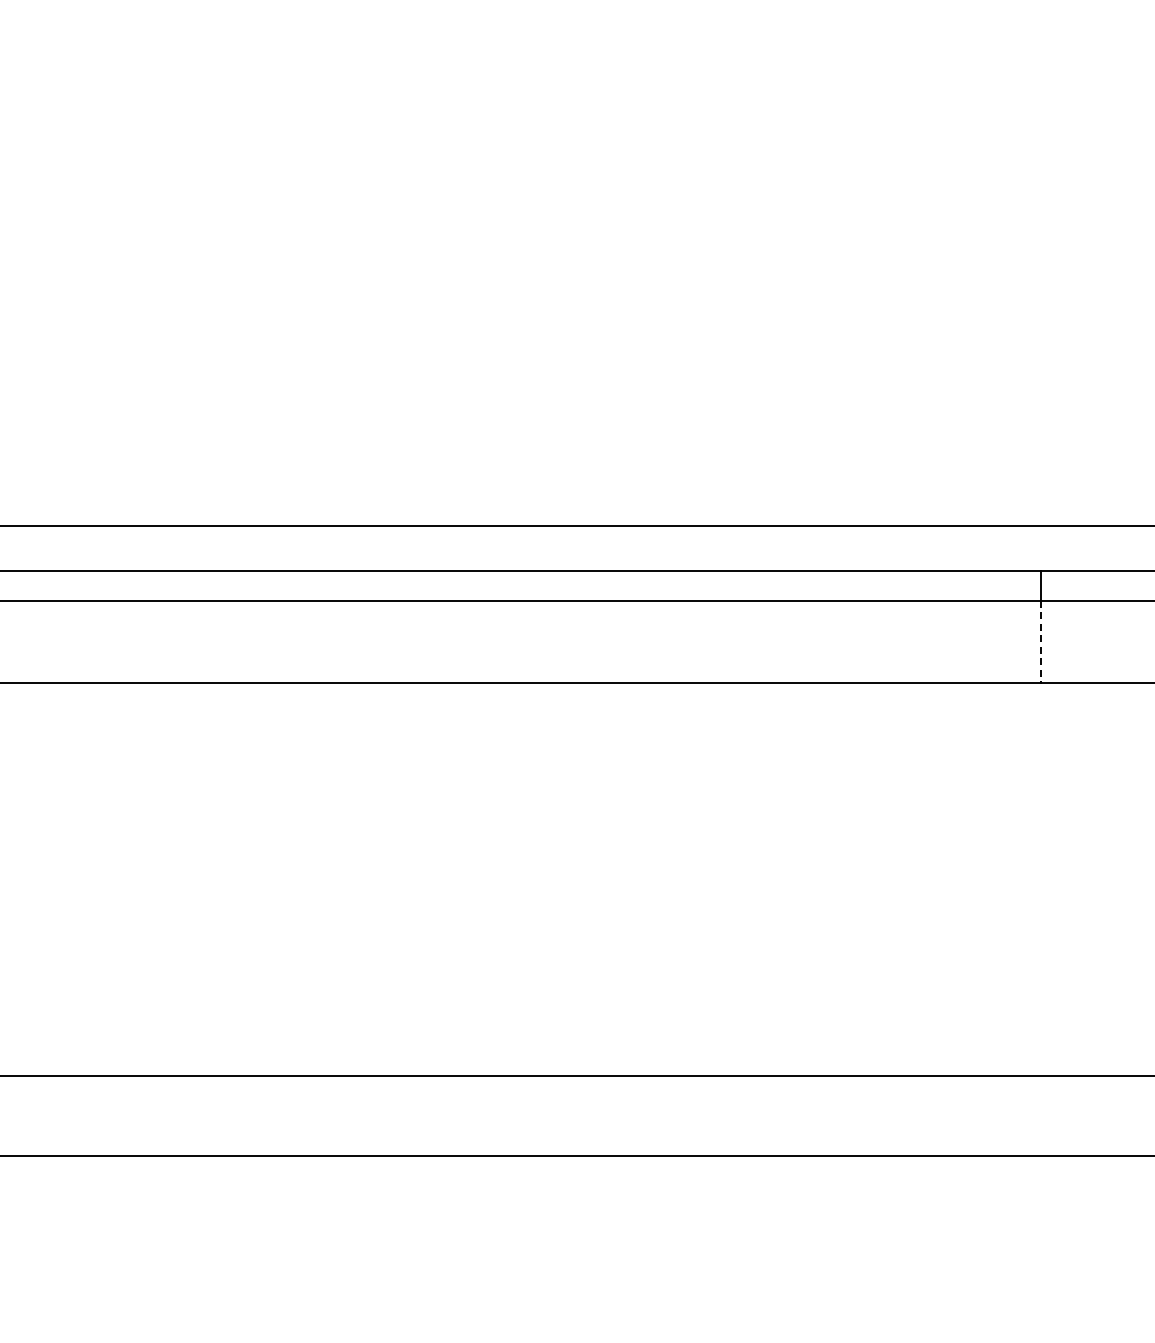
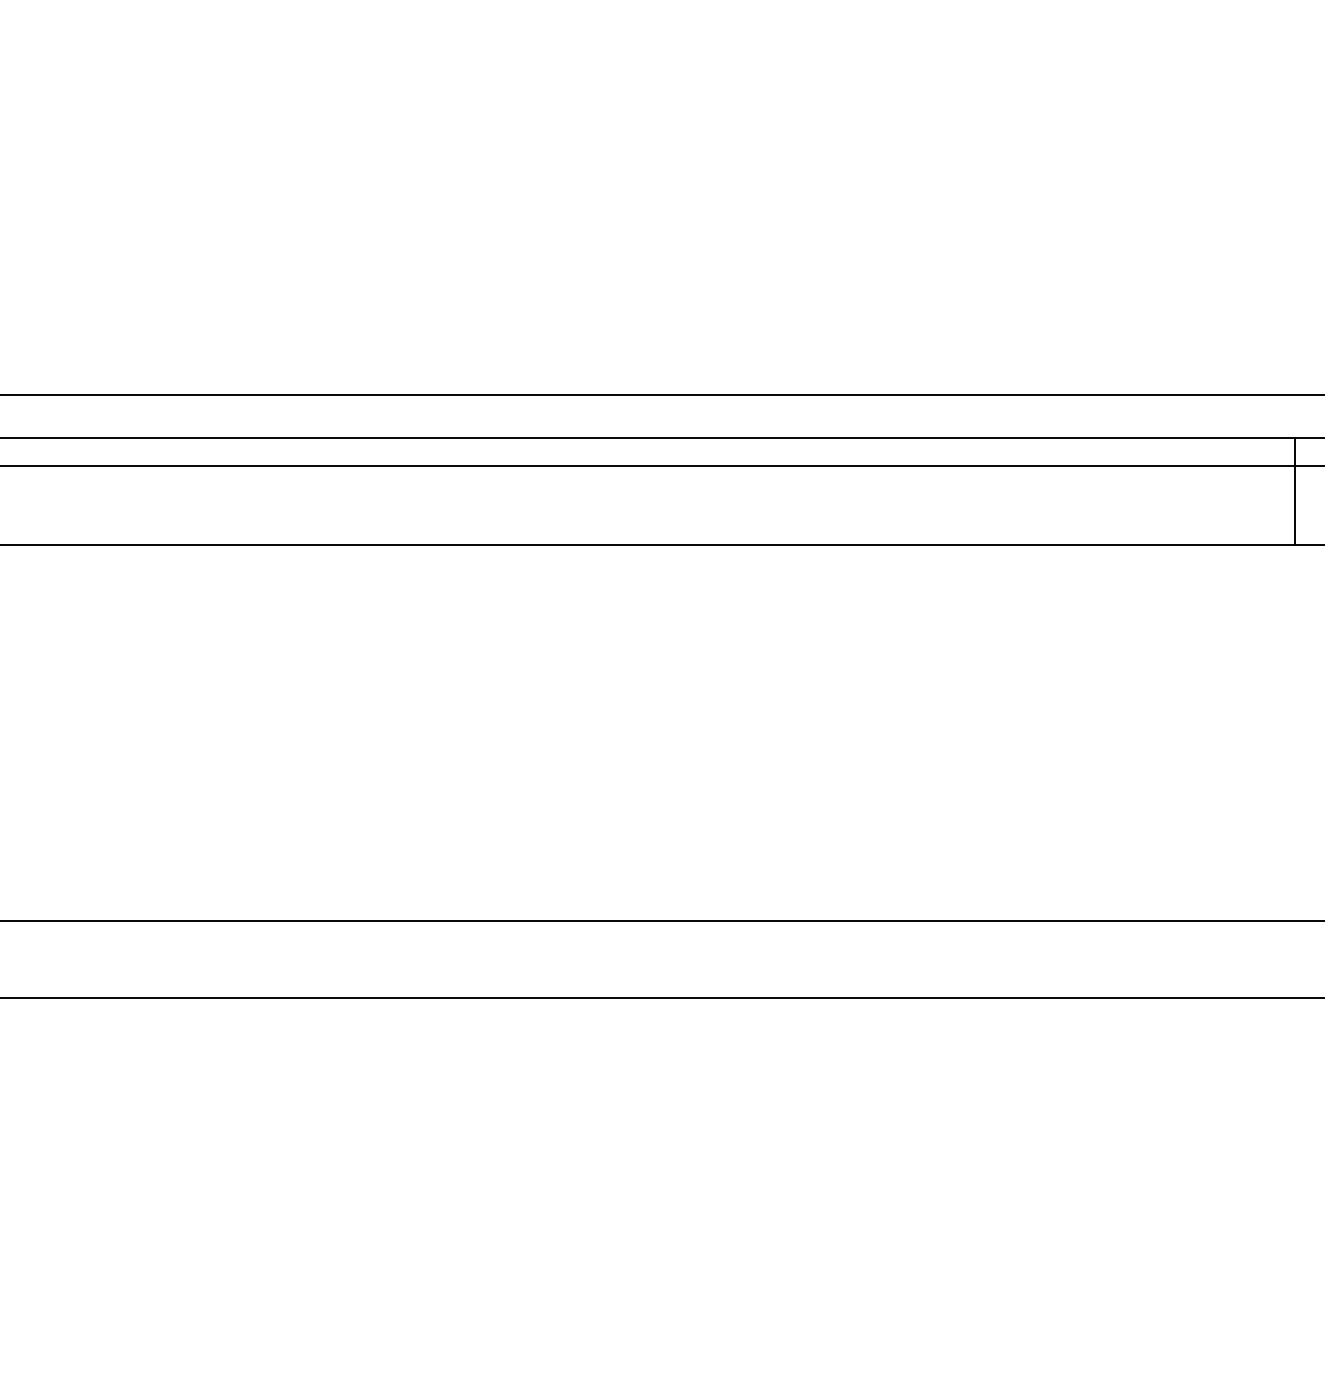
line: (1041, 642) -> (1294, 506), dashed -> solid

